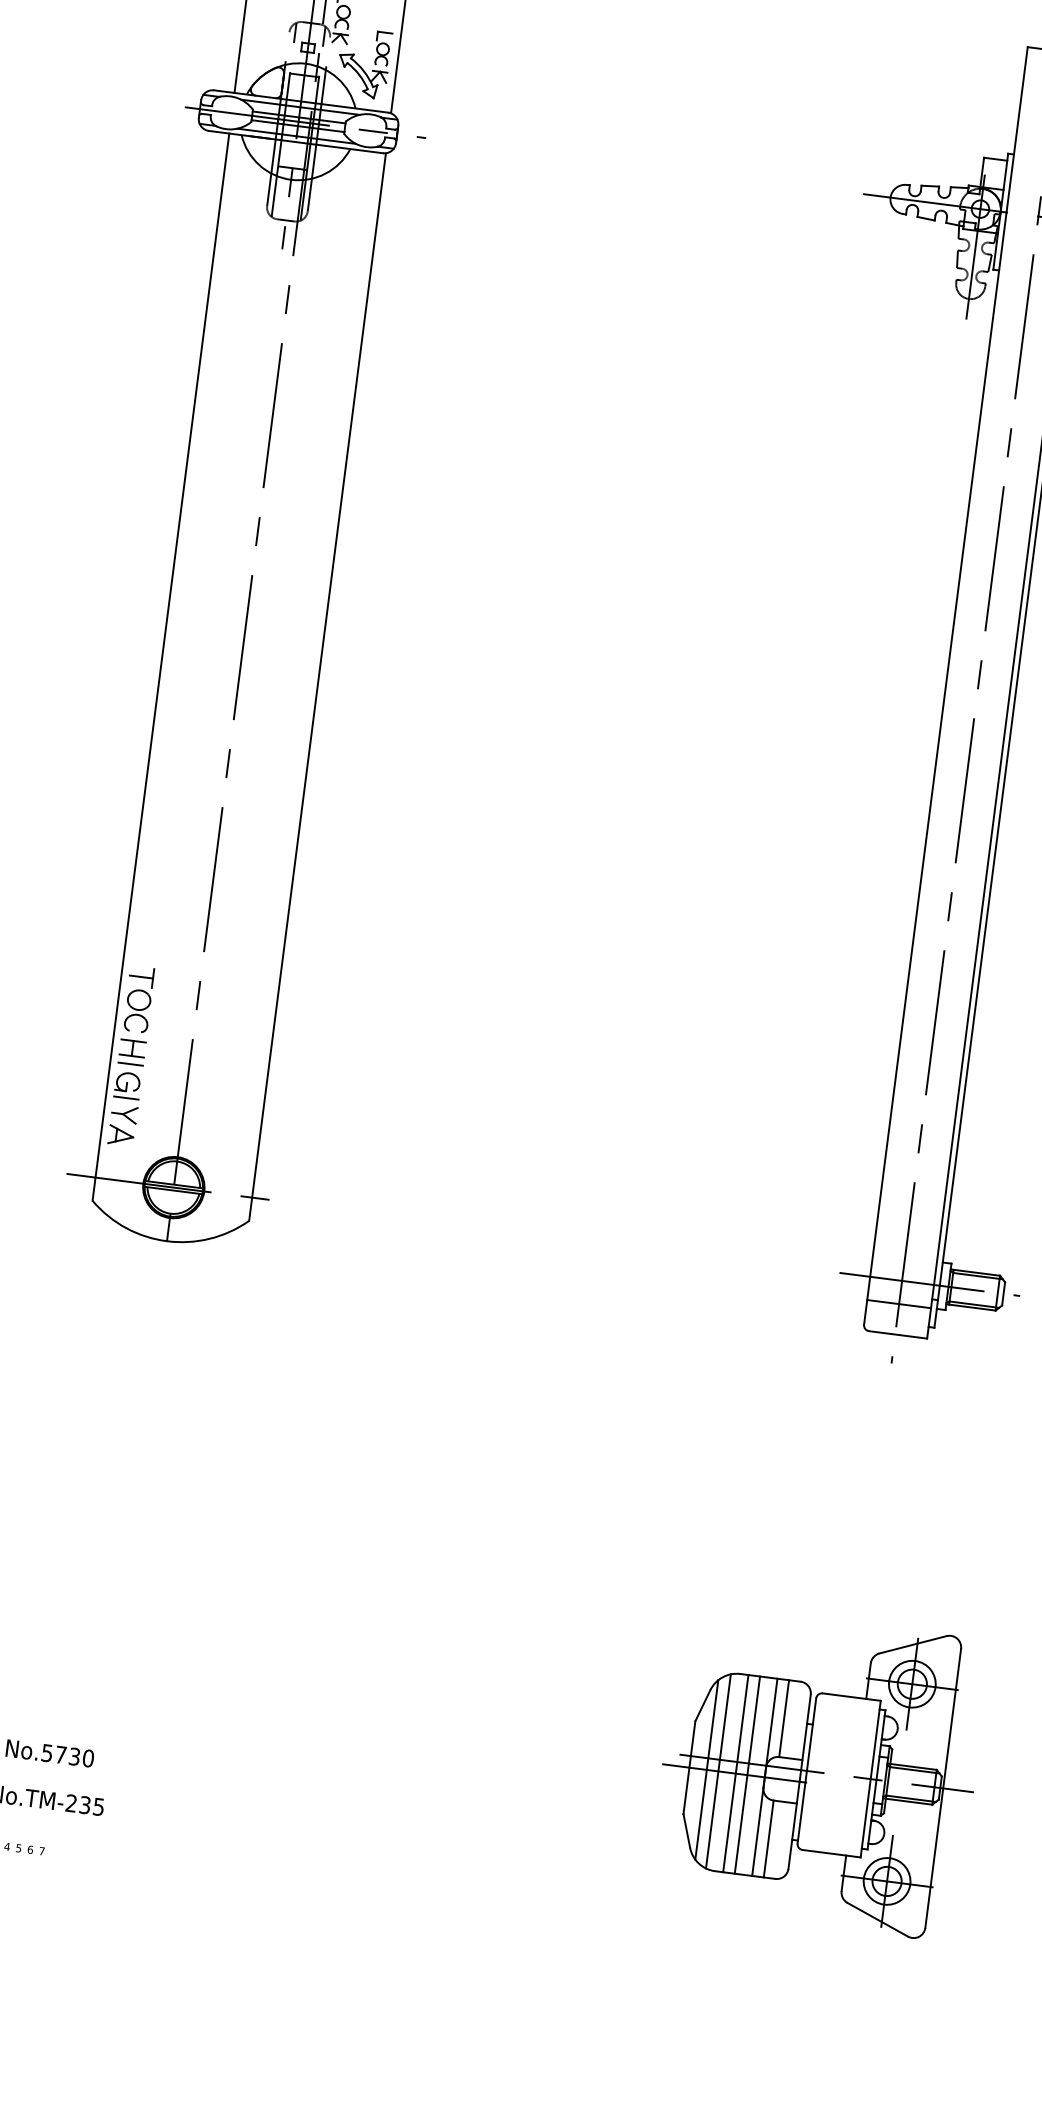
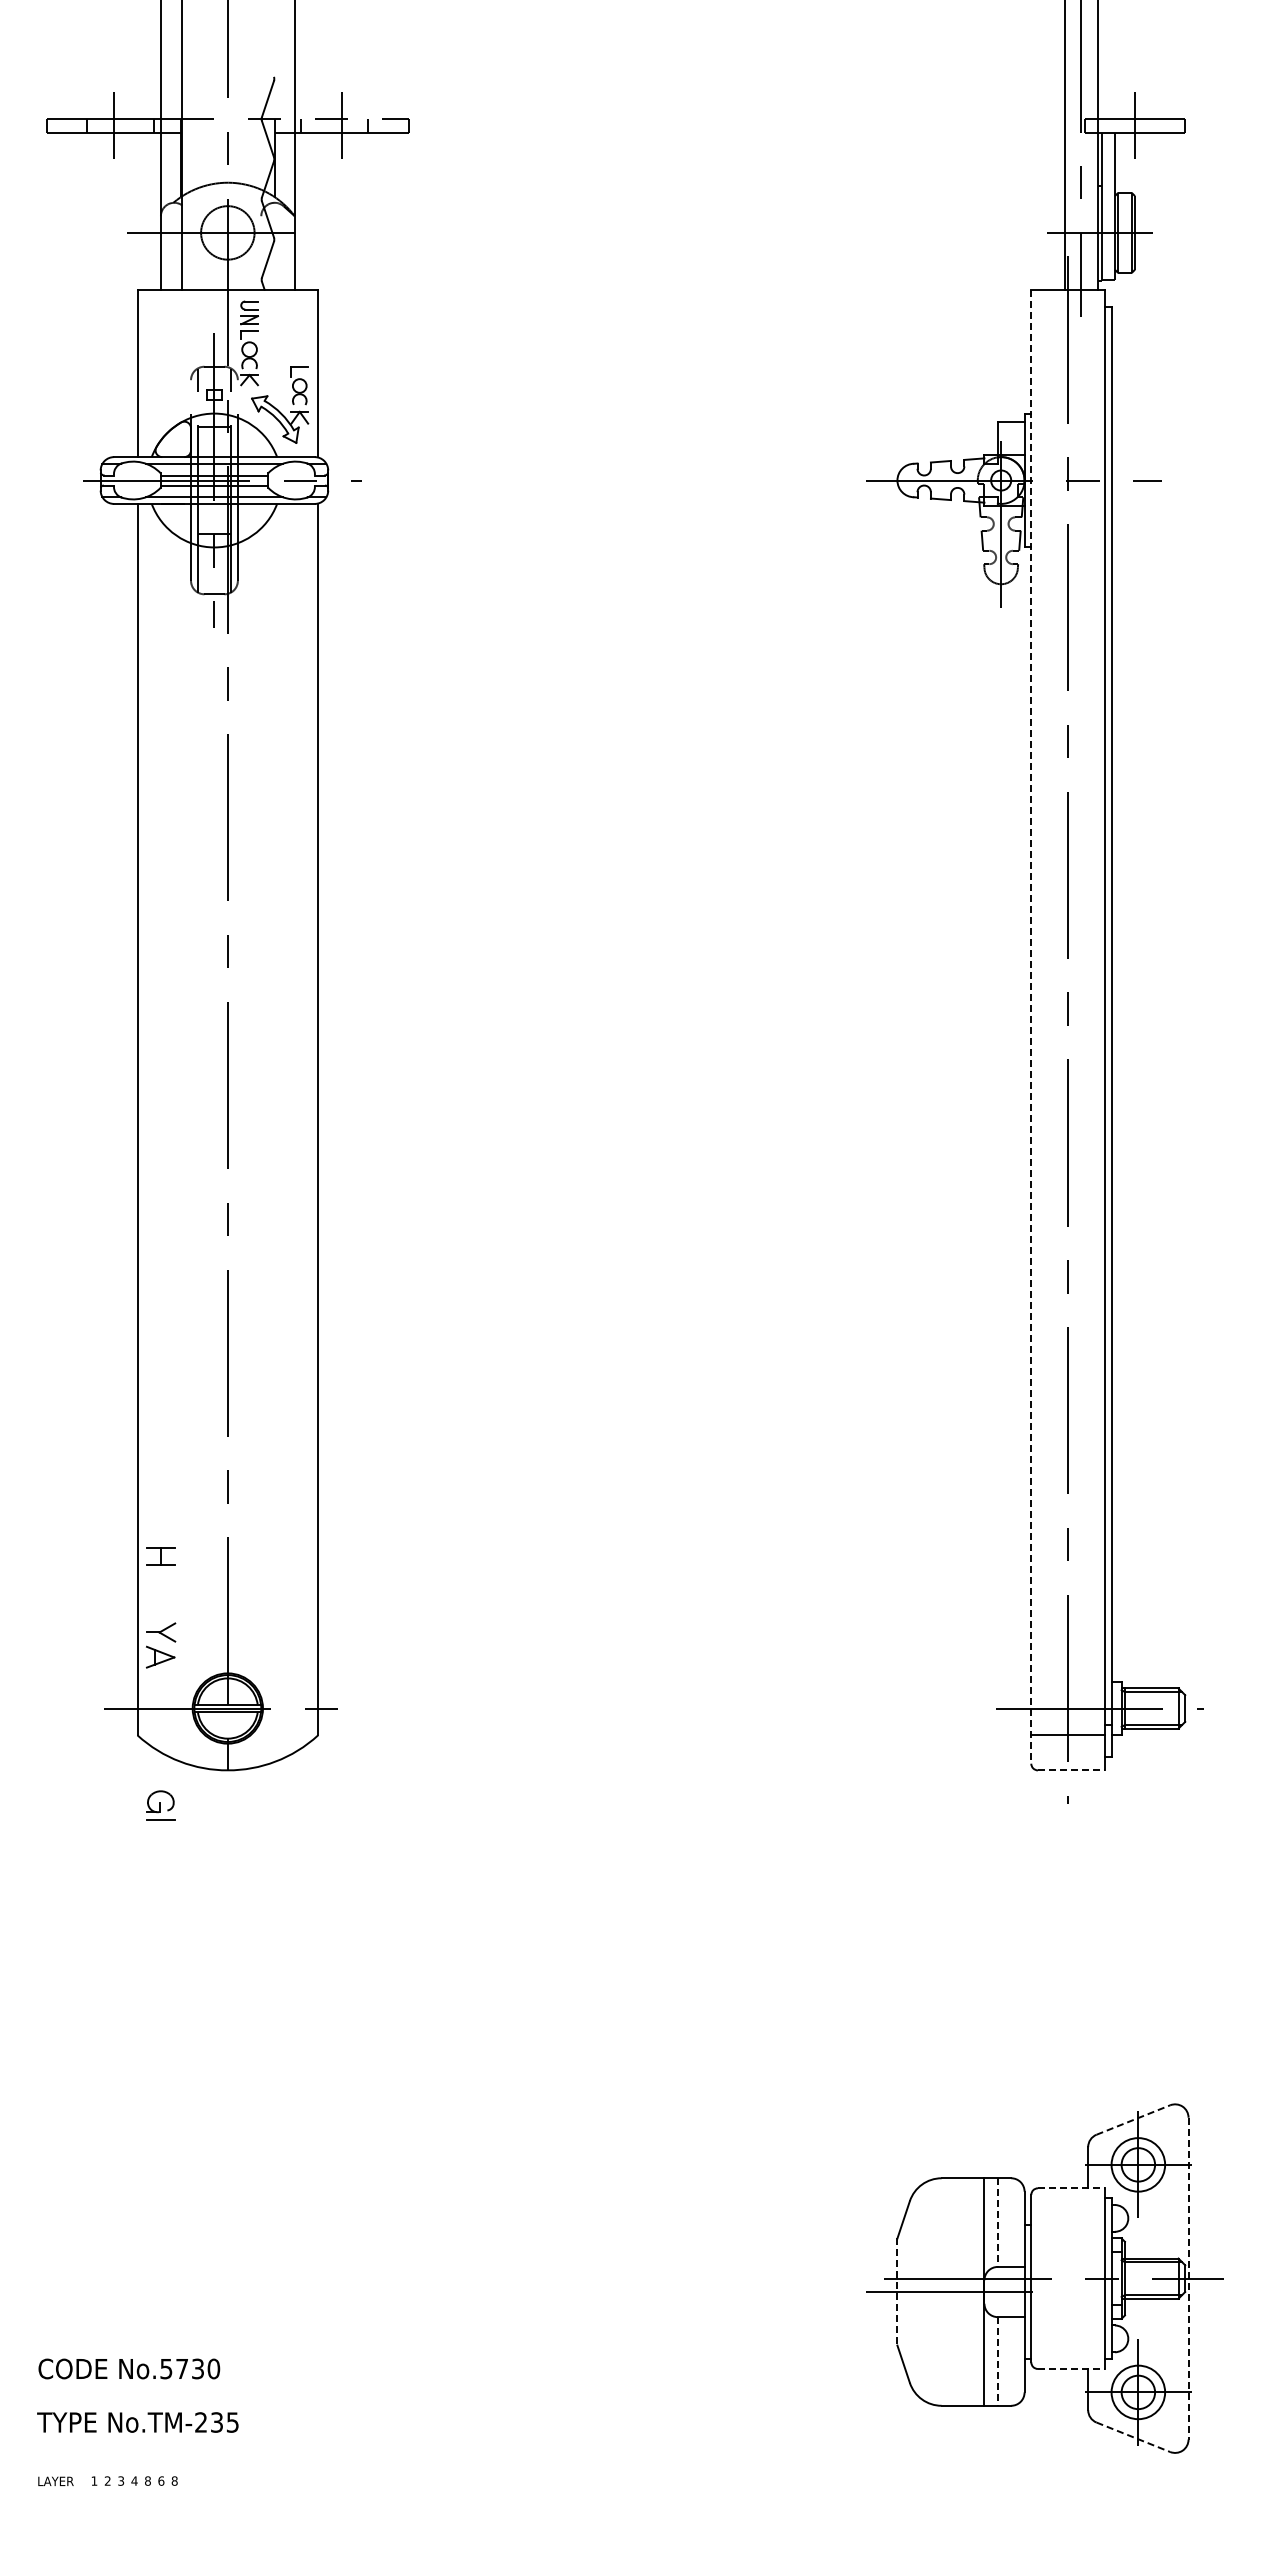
line: (946, 685) -> (1031, 1026), solid -> dashed
part: (138, 998) -> (160, 1499), removed
line: (130, 1063) -> (160, 1574), removed
part: (127, 1085) -> (160, 1805), moved
line: (898, 1334) -> (1071, 1770), solid -> dashed
line: (913, 1645) -> (1133, 2120), solid -> dashed
line: (851, 1697) -> (1071, 2188), solid -> dashed
line: (783, 1719) -> (997, 2223), solid -> dashed
line: (689, 1768) -> (897, 2292), solid -> dashed
line: (706, 1769) -> (917, 2291), removed
line: (718, 1771) -> (930, 2292), removed
line: (735, 1773) -> (950, 2291), removed
line: (747, 1774) -> (964, 2291), removed
line: (943, 1788) -> (1188, 2278), solid -> dashed
line: (768, 1839) -> (997, 2361), solid -> dashed
text: (18, 1847) -> (147, 2480), 5 -> 8
text: (41, 1850) -> (174, 2480), 7 -> 8
line: (831, 1853) -> (1071, 2368), solid -> dashed
line: (877, 1919) -> (1133, 2437), solid -> dashed

